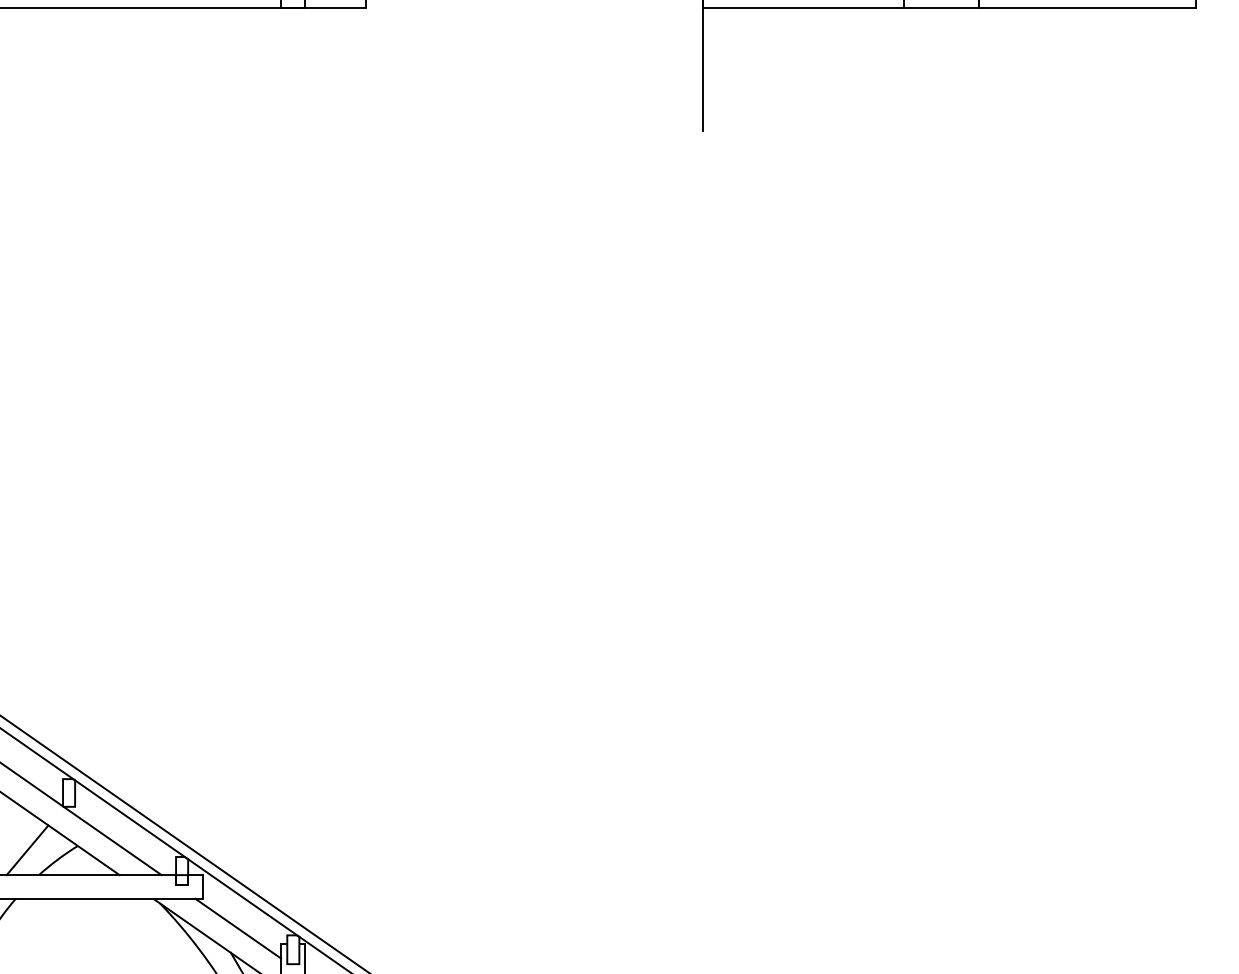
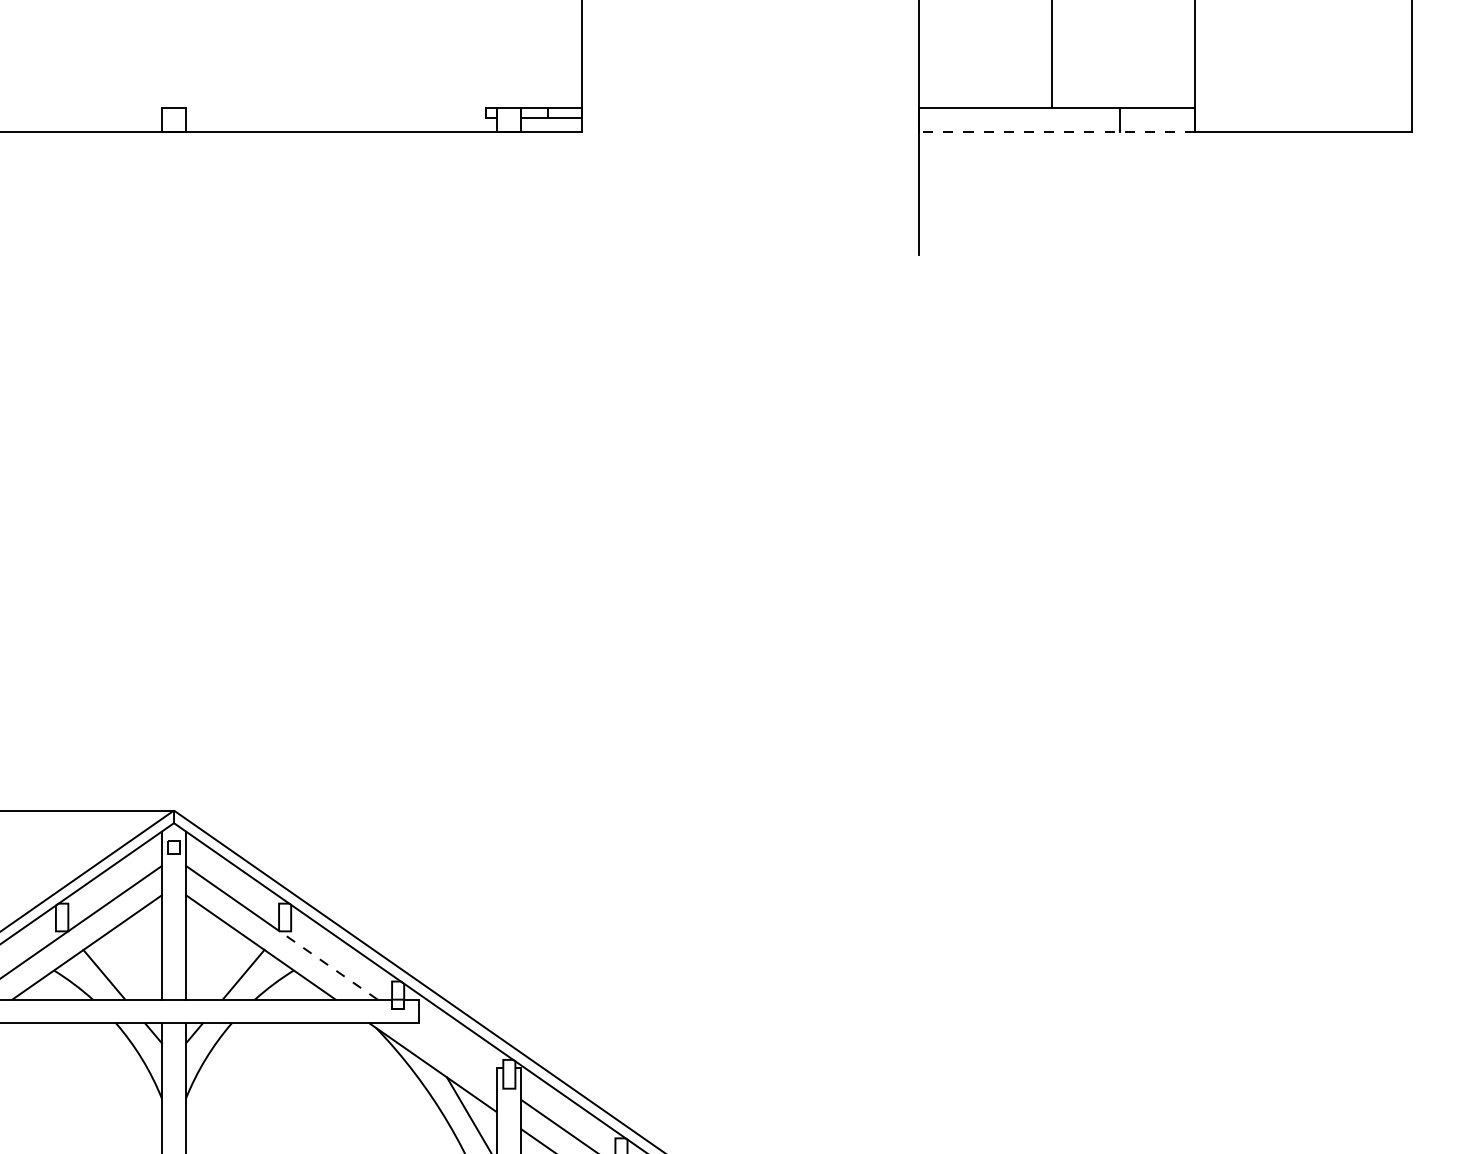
line: (840, 7) -> (1056, 132), solid -> dashed
line: (112, 840) -> (328, 965), solid -> dashed
line: (238, 928) -> (454, 1053), removed

